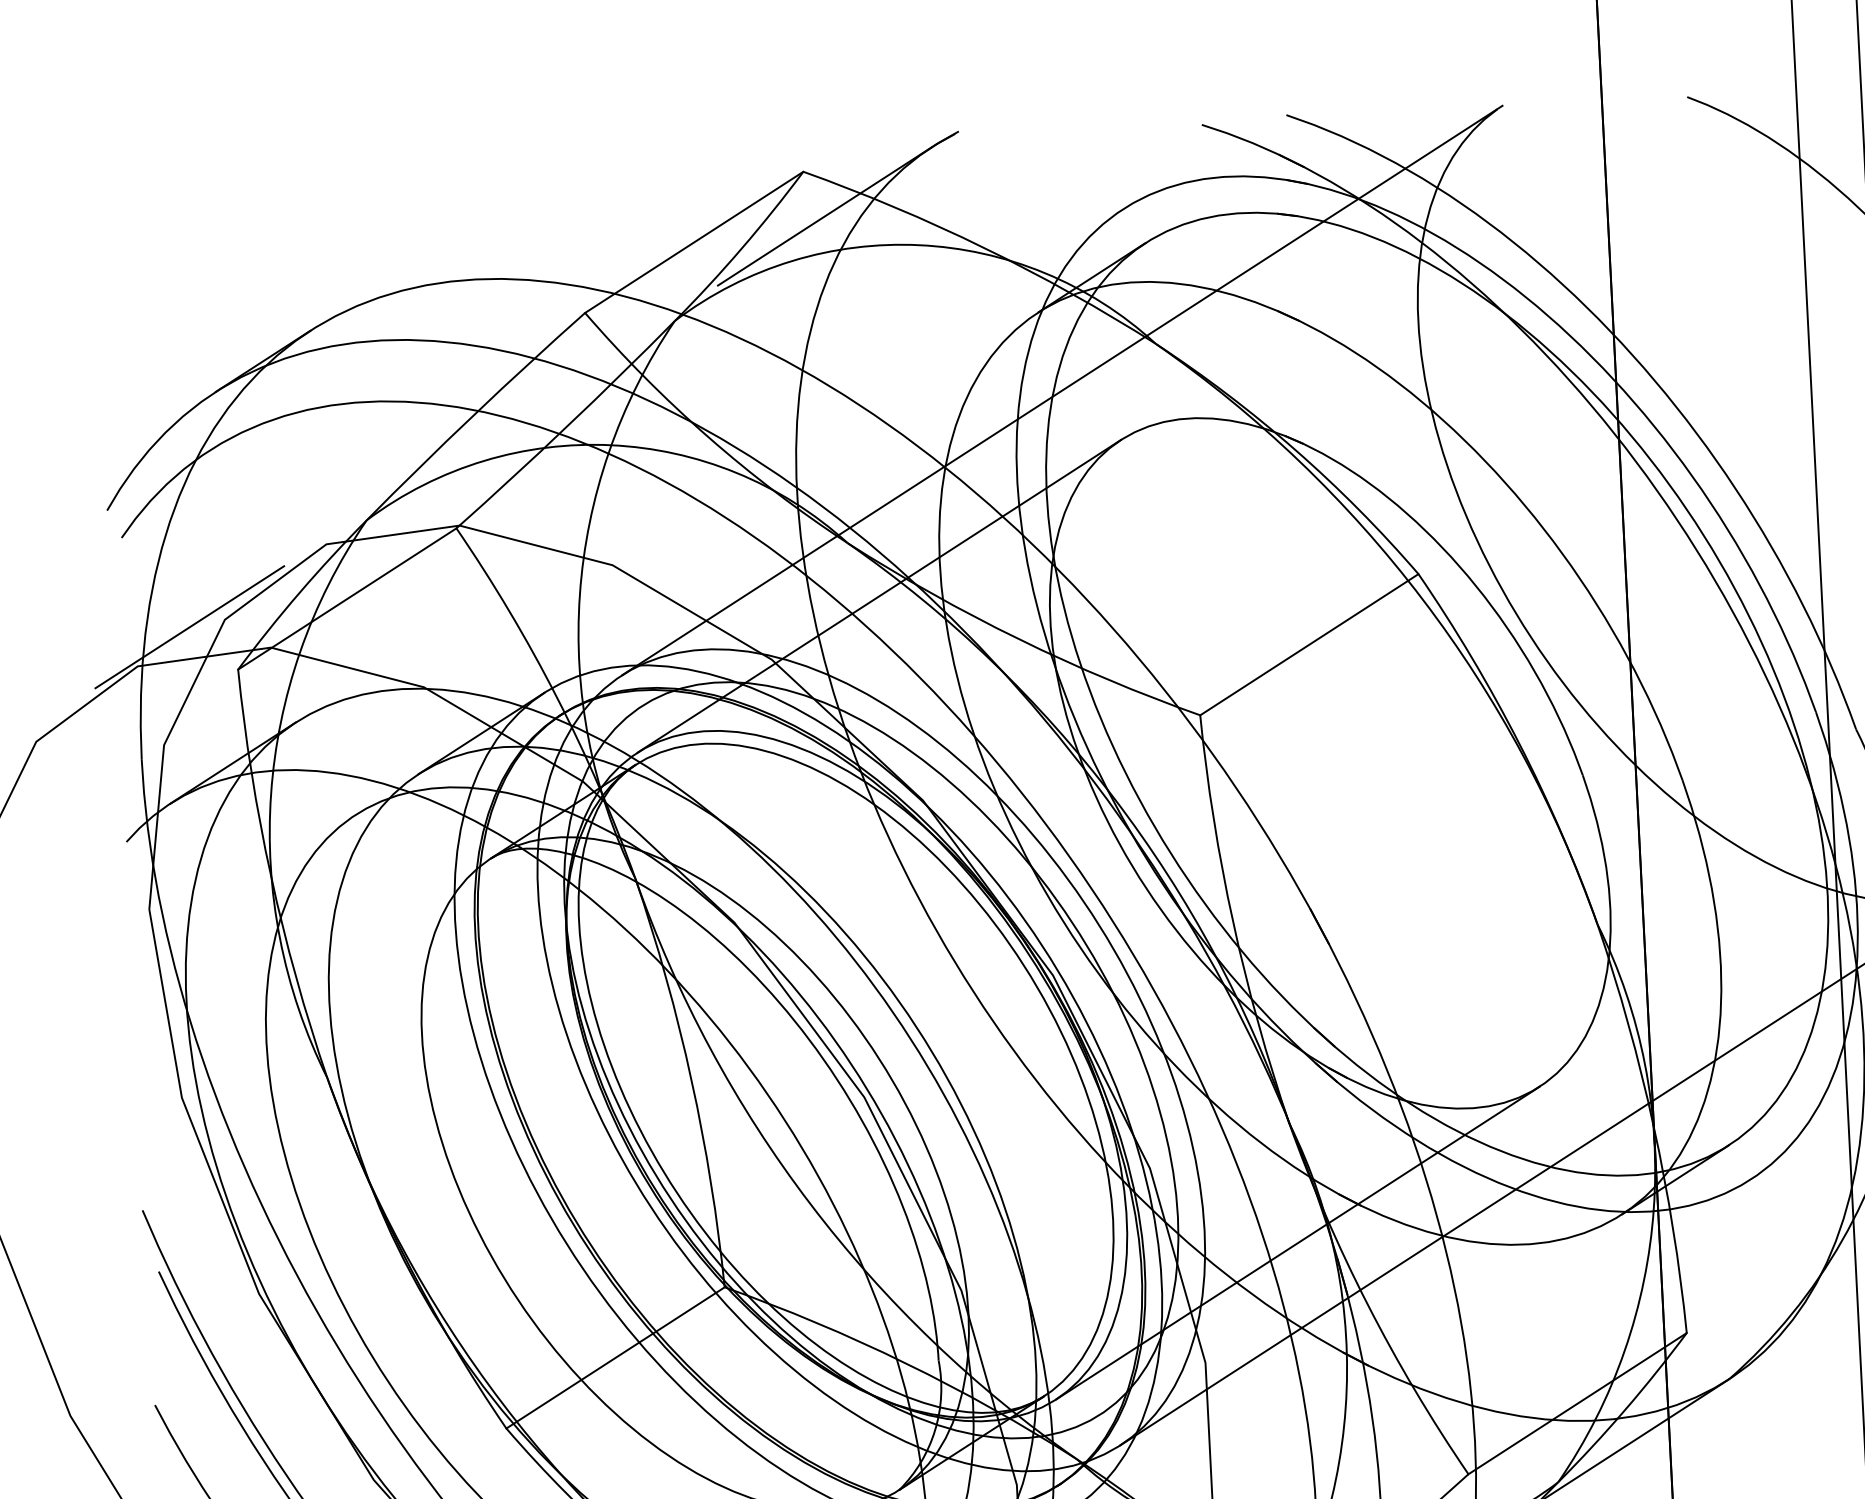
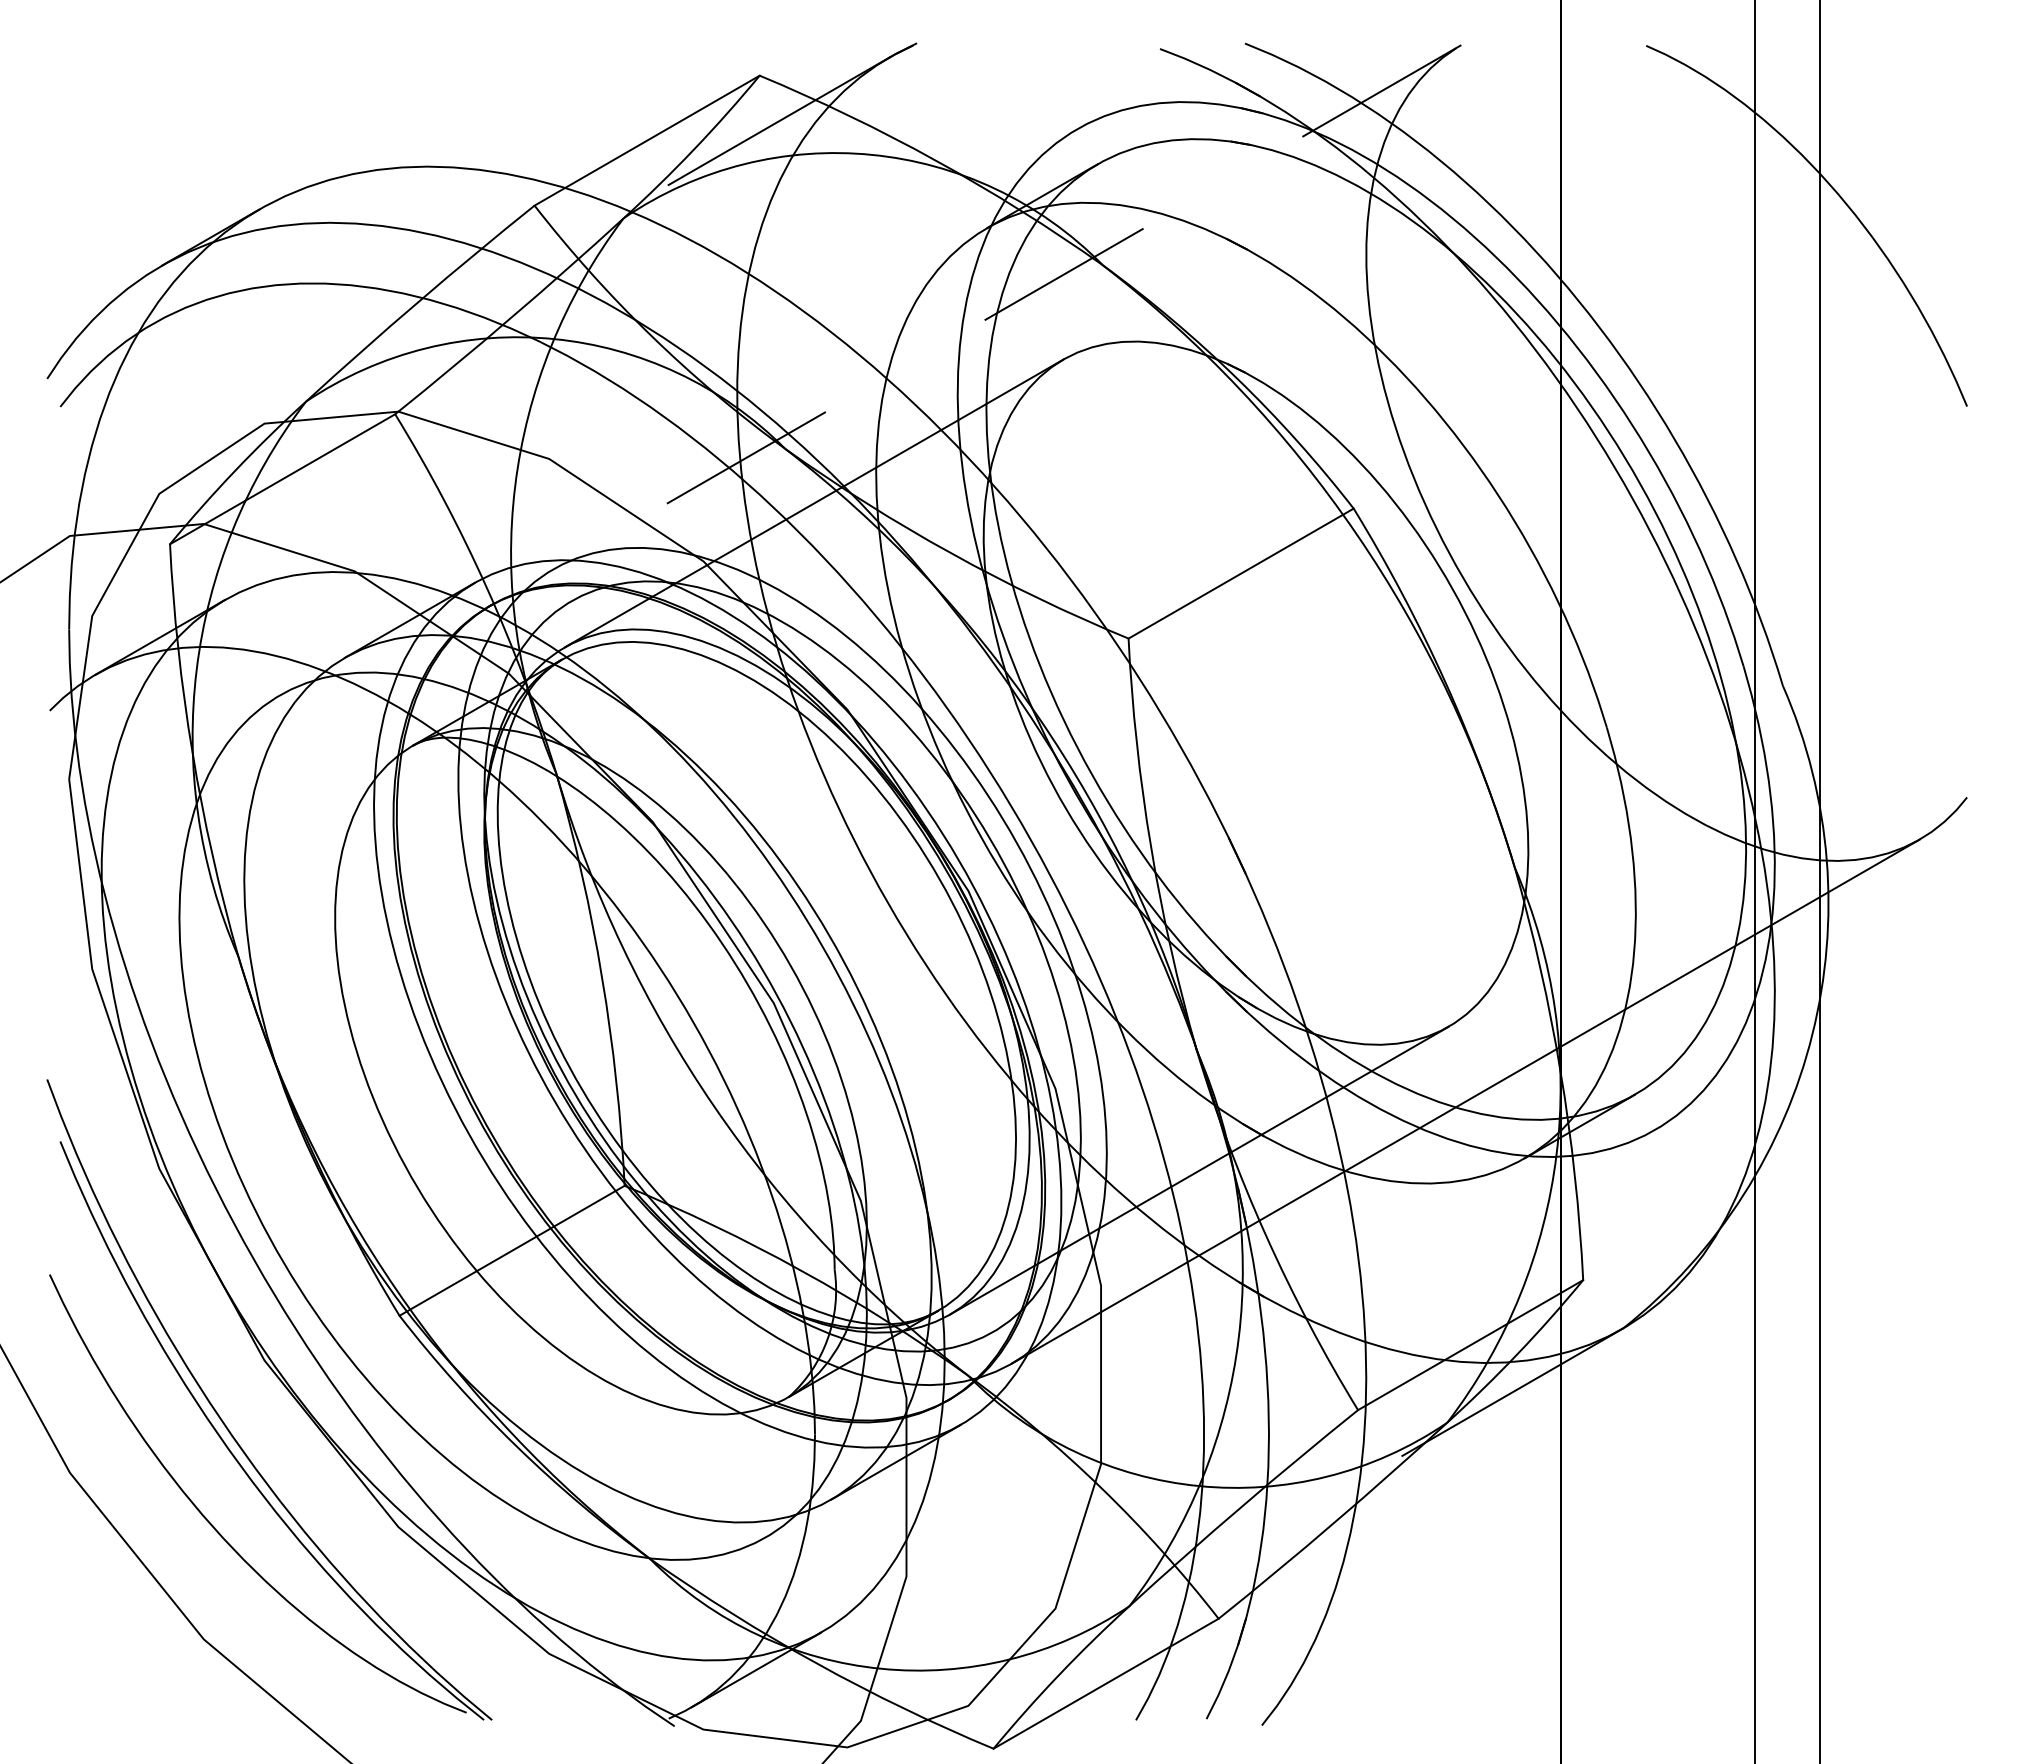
line: (1061, 390) -> (1006, 307), solid -> dashed
line: (189, 627) -> (123, 499), removed

